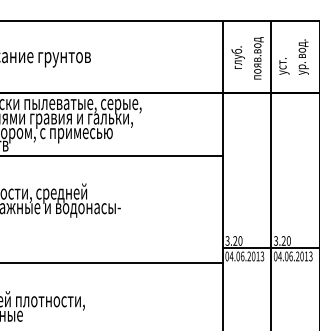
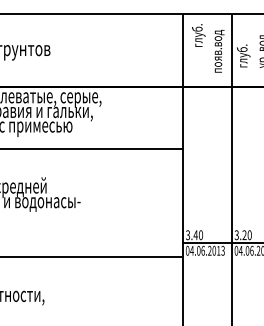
text: (237, 57) -> (198, 35), moved
text: (282, 62) -> (243, 55), уст. -> глуб.
text: (235, 240) -> (196, 234), 3.20 -> 3.40

